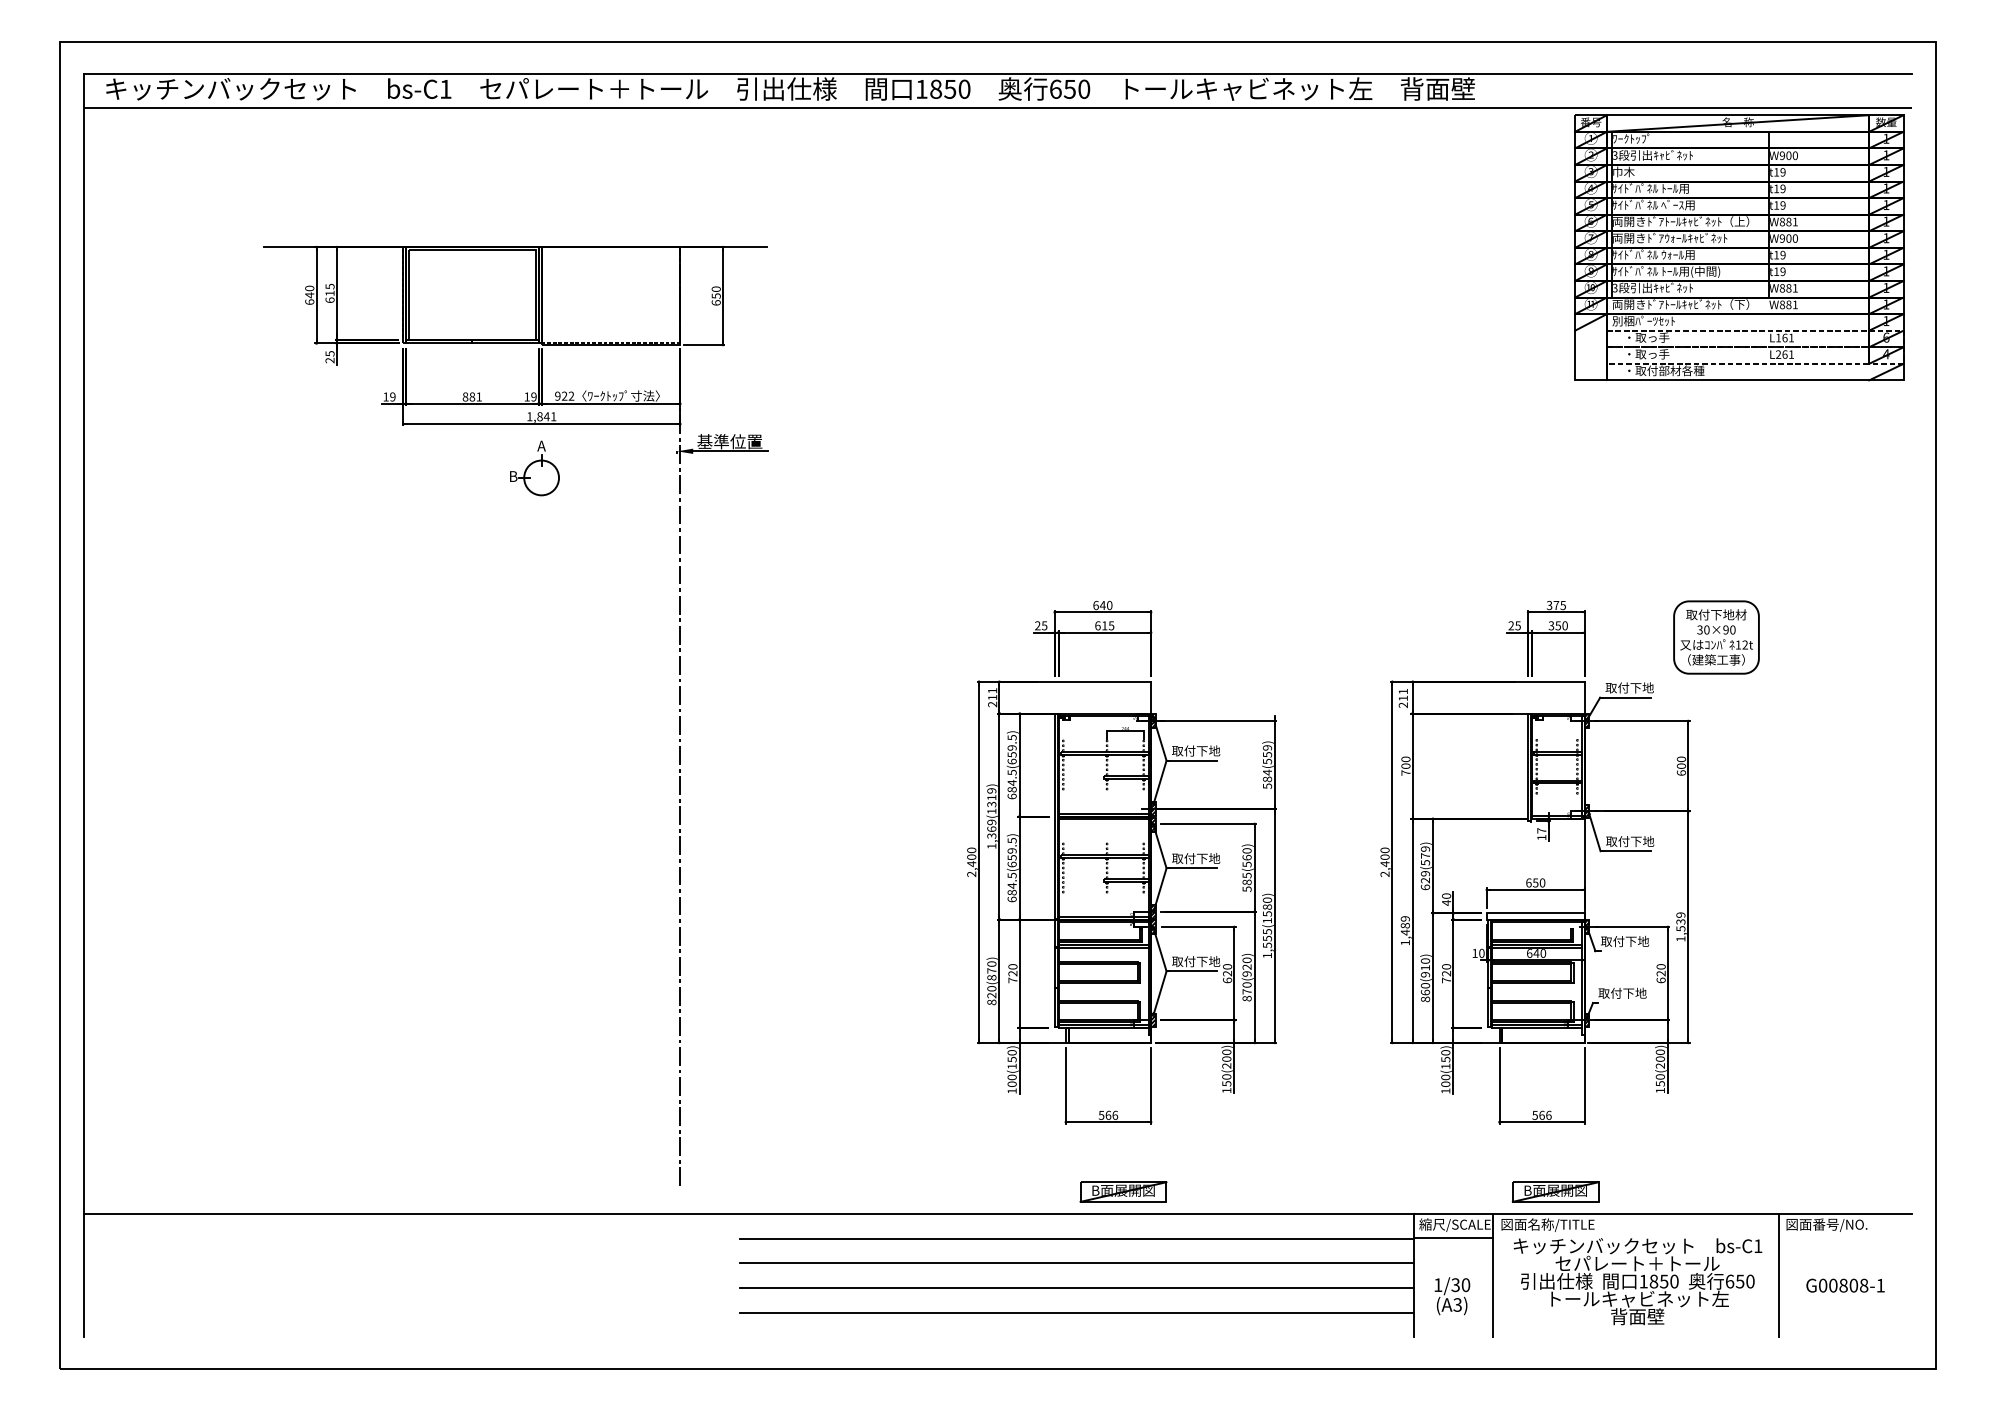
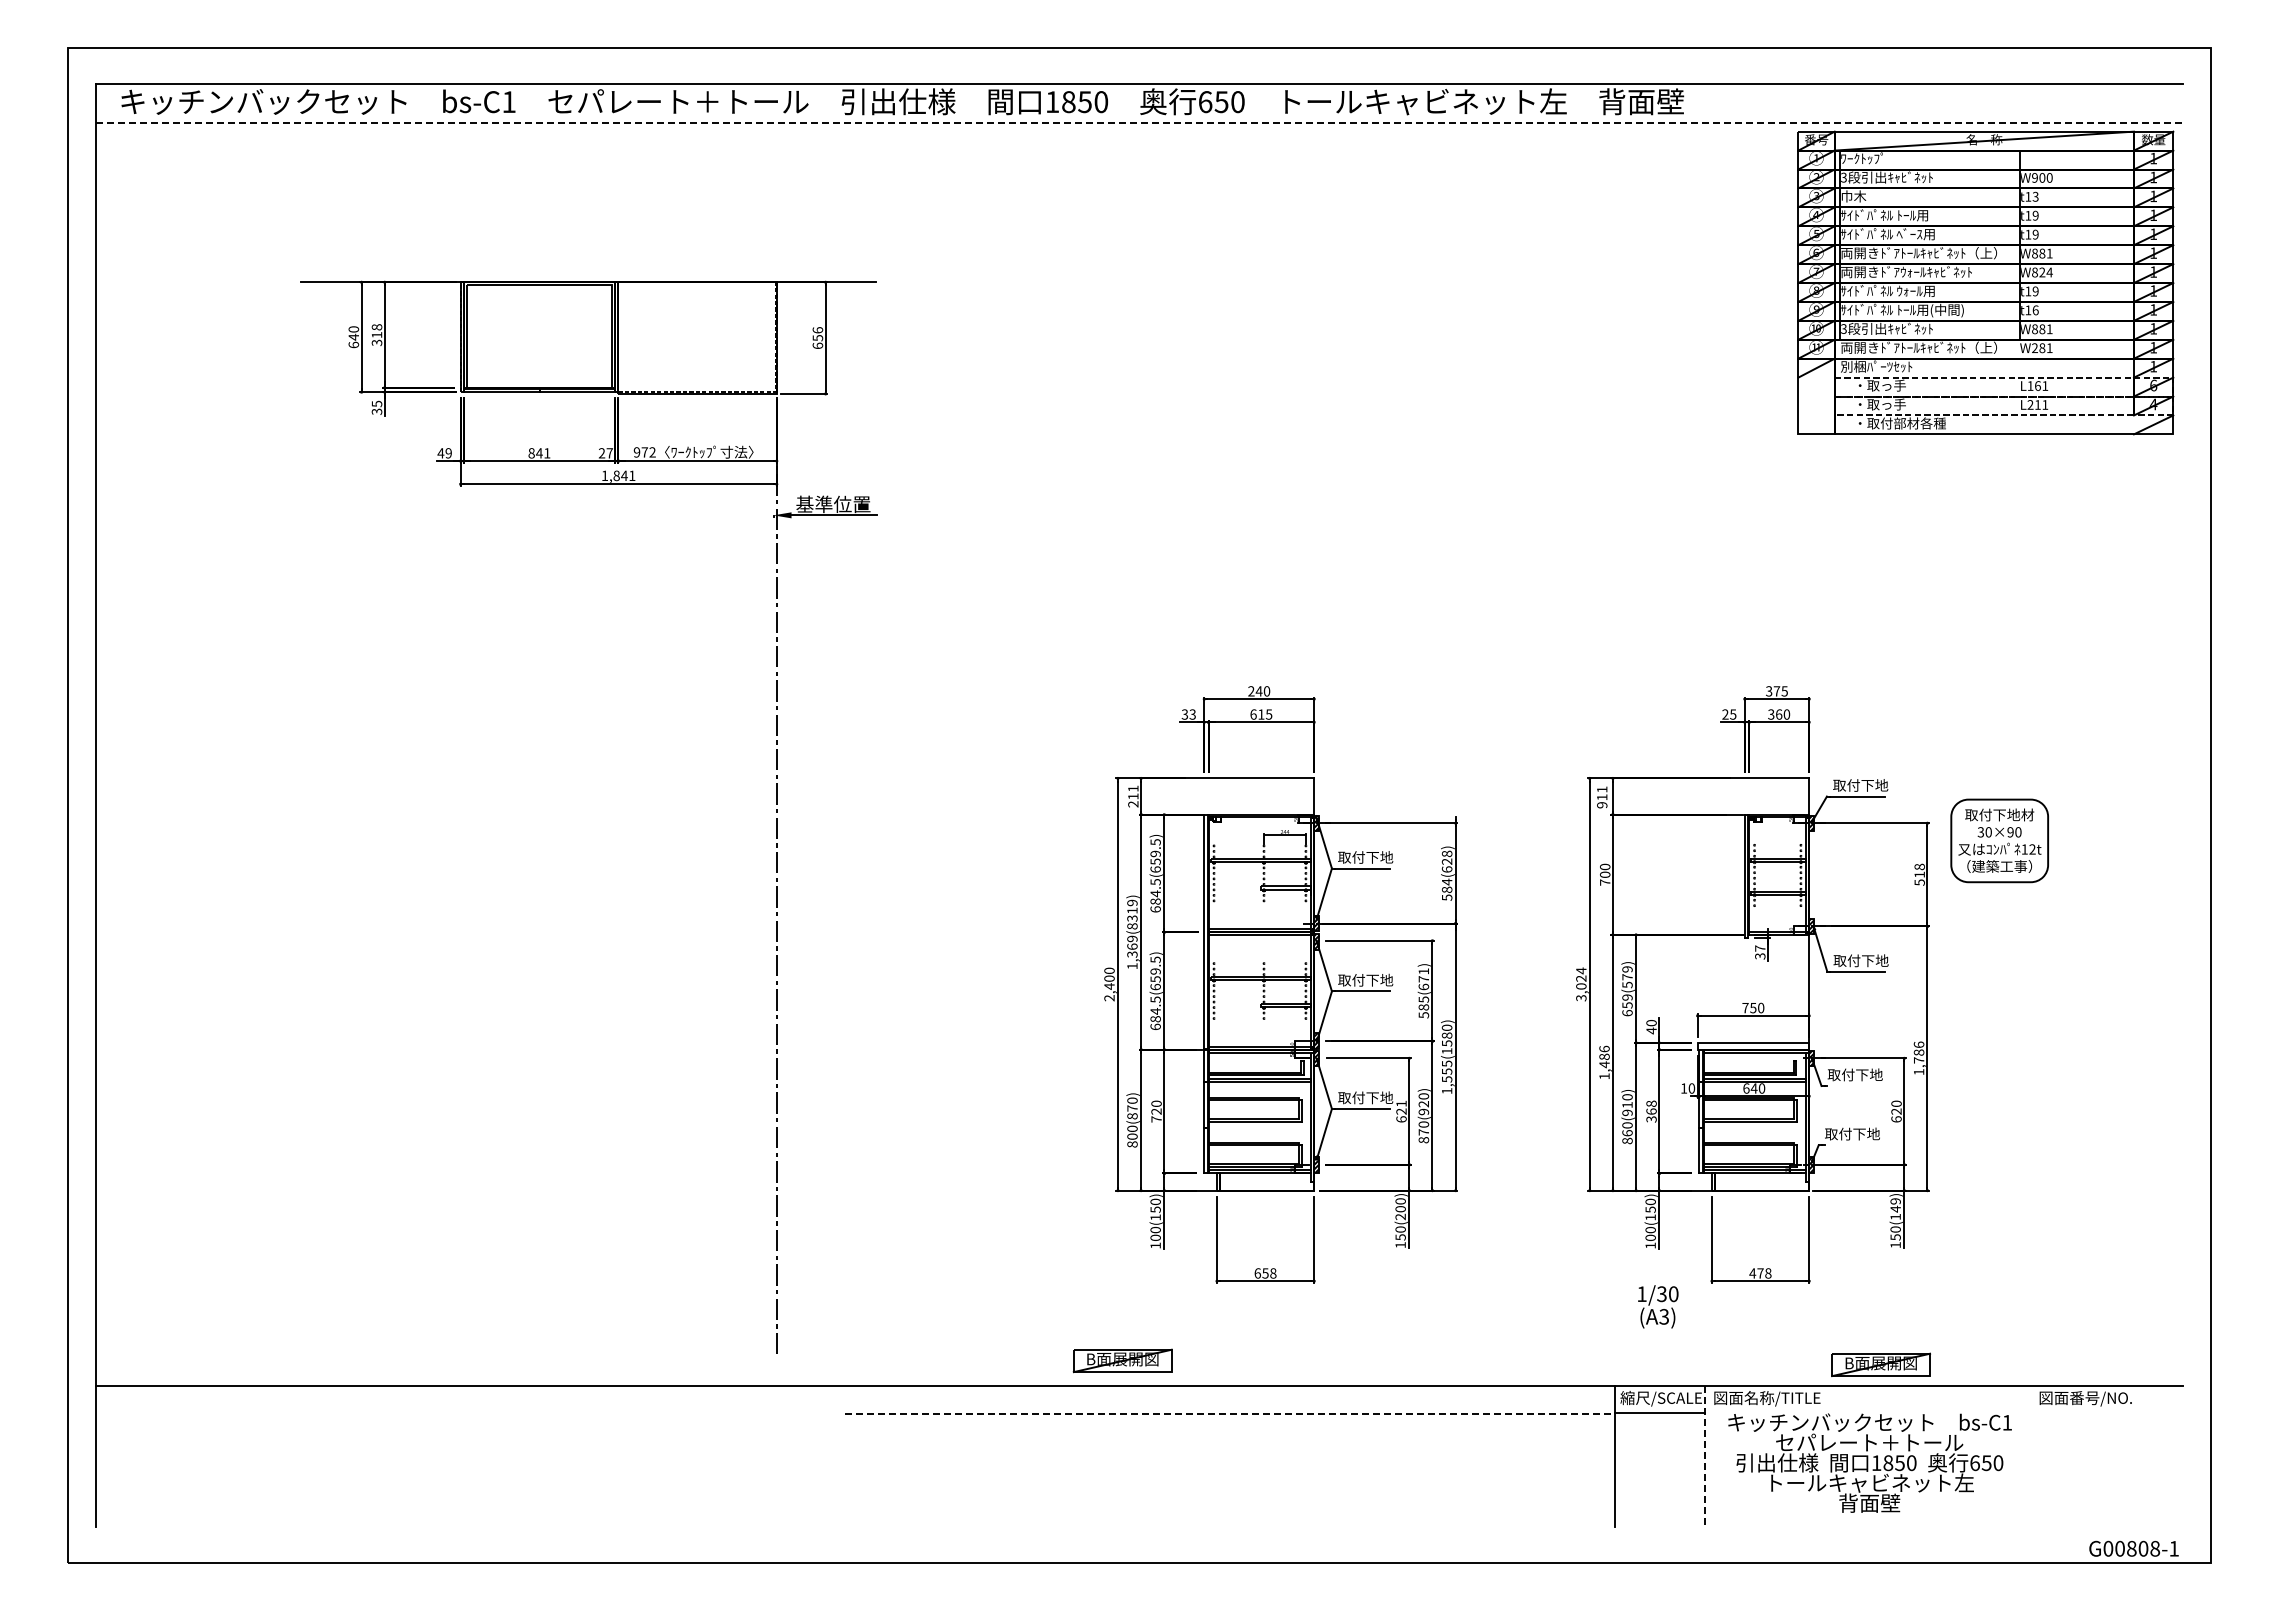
line: (998, 108) -> (1140, 123), solid -> dashed
text: (1782, 172) -> (2035, 196), t19 -> t13
text: (1789, 238) -> (2042, 272), W900 -> W824
text: (1782, 271) -> (2035, 310), t19 -> t16
text: (715, 289) -> (817, 330), 650 -> 656
text: (329, 293) -> (376, 335), 615 -> 318
text: (1739, 304) -> (1986, 347), 両開きﾄﾞｱﾄｰﾙｷｬﾋﾞﾈｯﾄ（下） -> 両開きﾄﾞｱﾄｰﾙｷｬﾋﾞﾈｯﾄ（上）
text: (1782, 305) -> (2034, 348), W881 -> W281
text: (1784, 354) -> (2037, 404), L261 -> L211
text: (330, 360) -> (377, 411), 25 -> 35
text: (564, 396) -> (644, 452), 922 -> 972
text: (385, 397) -> (440, 453), 19 -> 49
text: (472, 397) -> (539, 453), 881 -> 841
text: (530, 397) -> (605, 453), 19 -> 27
part: (534, 468) -> (610, 534), removed
text: (1096, 605) -> (1251, 691), 640 -> 240
text: (1040, 625) -> (1188, 714), 25 -> 33
text: (1557, 625) -> (1778, 714), 350 -> 360
part: (1716, 637) -> (1999, 840), moved
text: (1403, 705) -> (1602, 805), 211 -> 911
text: (1266, 754) -> (1446, 861), 584(559) -> 584(628)
text: (1681, 765) -> (1919, 874), 600 -> 518
text: (991, 811) -> (1132, 926), 1,369(1319) -> 1,369(8319)
text: (1541, 837) -> (1760, 956), 17 -> 37
text: (1246, 857) -> (1423, 979), 585(560) -> 585(671)
text: (1385, 862) -> (1581, 984), 2,400 -> 3,024
text: (1425, 880) -> (1627, 1005), 629(579) -> 659(579)
text: (1528, 882) -> (1745, 1007), 650 -> 750
text: (1405, 918) -> (1604, 1048), 1,489 -> 1,486
text: (1680, 921) -> (1918, 1052), 1,539 -> 1,786
text: (1227, 966) -> (1401, 1103), 620 -> 621
text: (1446, 973) -> (1651, 1111), 720 -> 368
text: (991, 995) -> (1132, 1136), 820(870) -> 800(870)
text: (1660, 1059) -> (1895, 1209), 150(200) -> 150(149)
text: (1108, 1115) -> (1265, 1273), 566 -> 658
text: (1541, 1115) -> (1760, 1273), 566 -> 478
part: (1123, 1191) -> (1122, 1360), moved
part: (1555, 1191) -> (1880, 1364), moved
line: (1077, 1238) -> (1230, 1414), solid -> dashed
line: (1076, 1263) -> (1229, 1442), removed
line: (1779, 1275) -> (2031, 1456), removed
line: (1492, 1276) -> (1704, 1457), solid -> dashed
text: (1845, 1285) -> (2133, 1548), moved
line: (1076, 1288) -> (1229, 1470), removed
text: (1452, 1295) -> (1658, 1306), moved
line: (1076, 1312) -> (1229, 1498), removed

